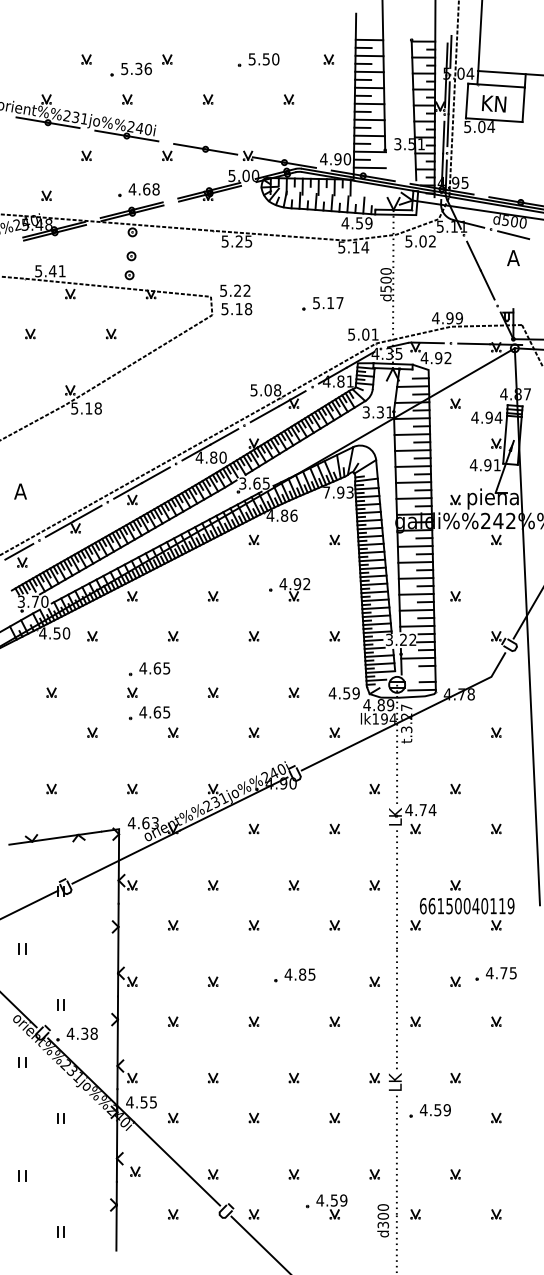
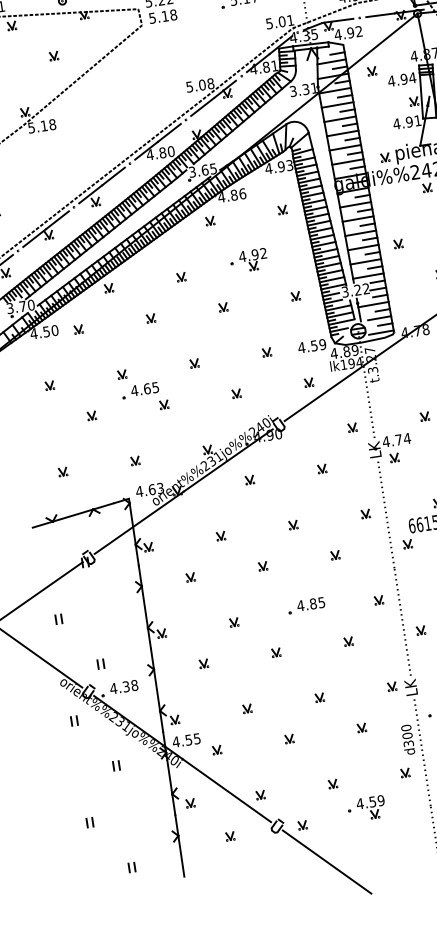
text: (326, 492) -> (268, 168), 7.93 -> 4.93
part: (149, 669) -> (134, 351), removed
line: (422, 673) -> (379, 317), added
text: (382, 1220) -> (407, 739), moved

